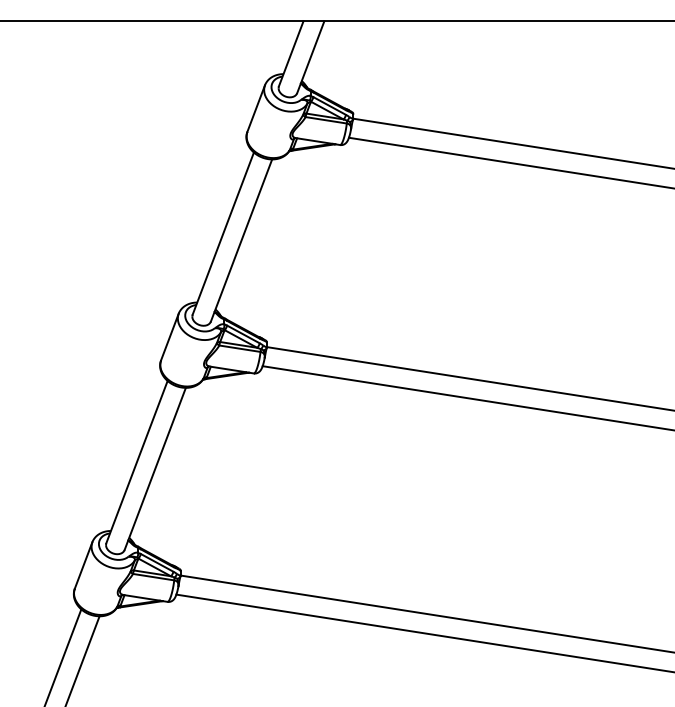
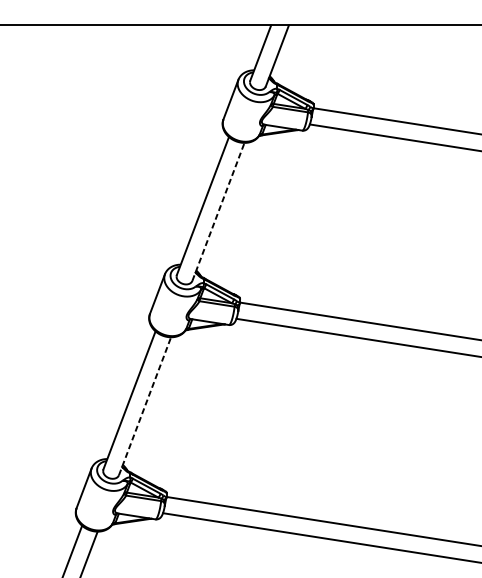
line: (241, 240) -> (218, 211), solid -> dashed
line: (155, 468) -> (145, 405), solid -> dashed

